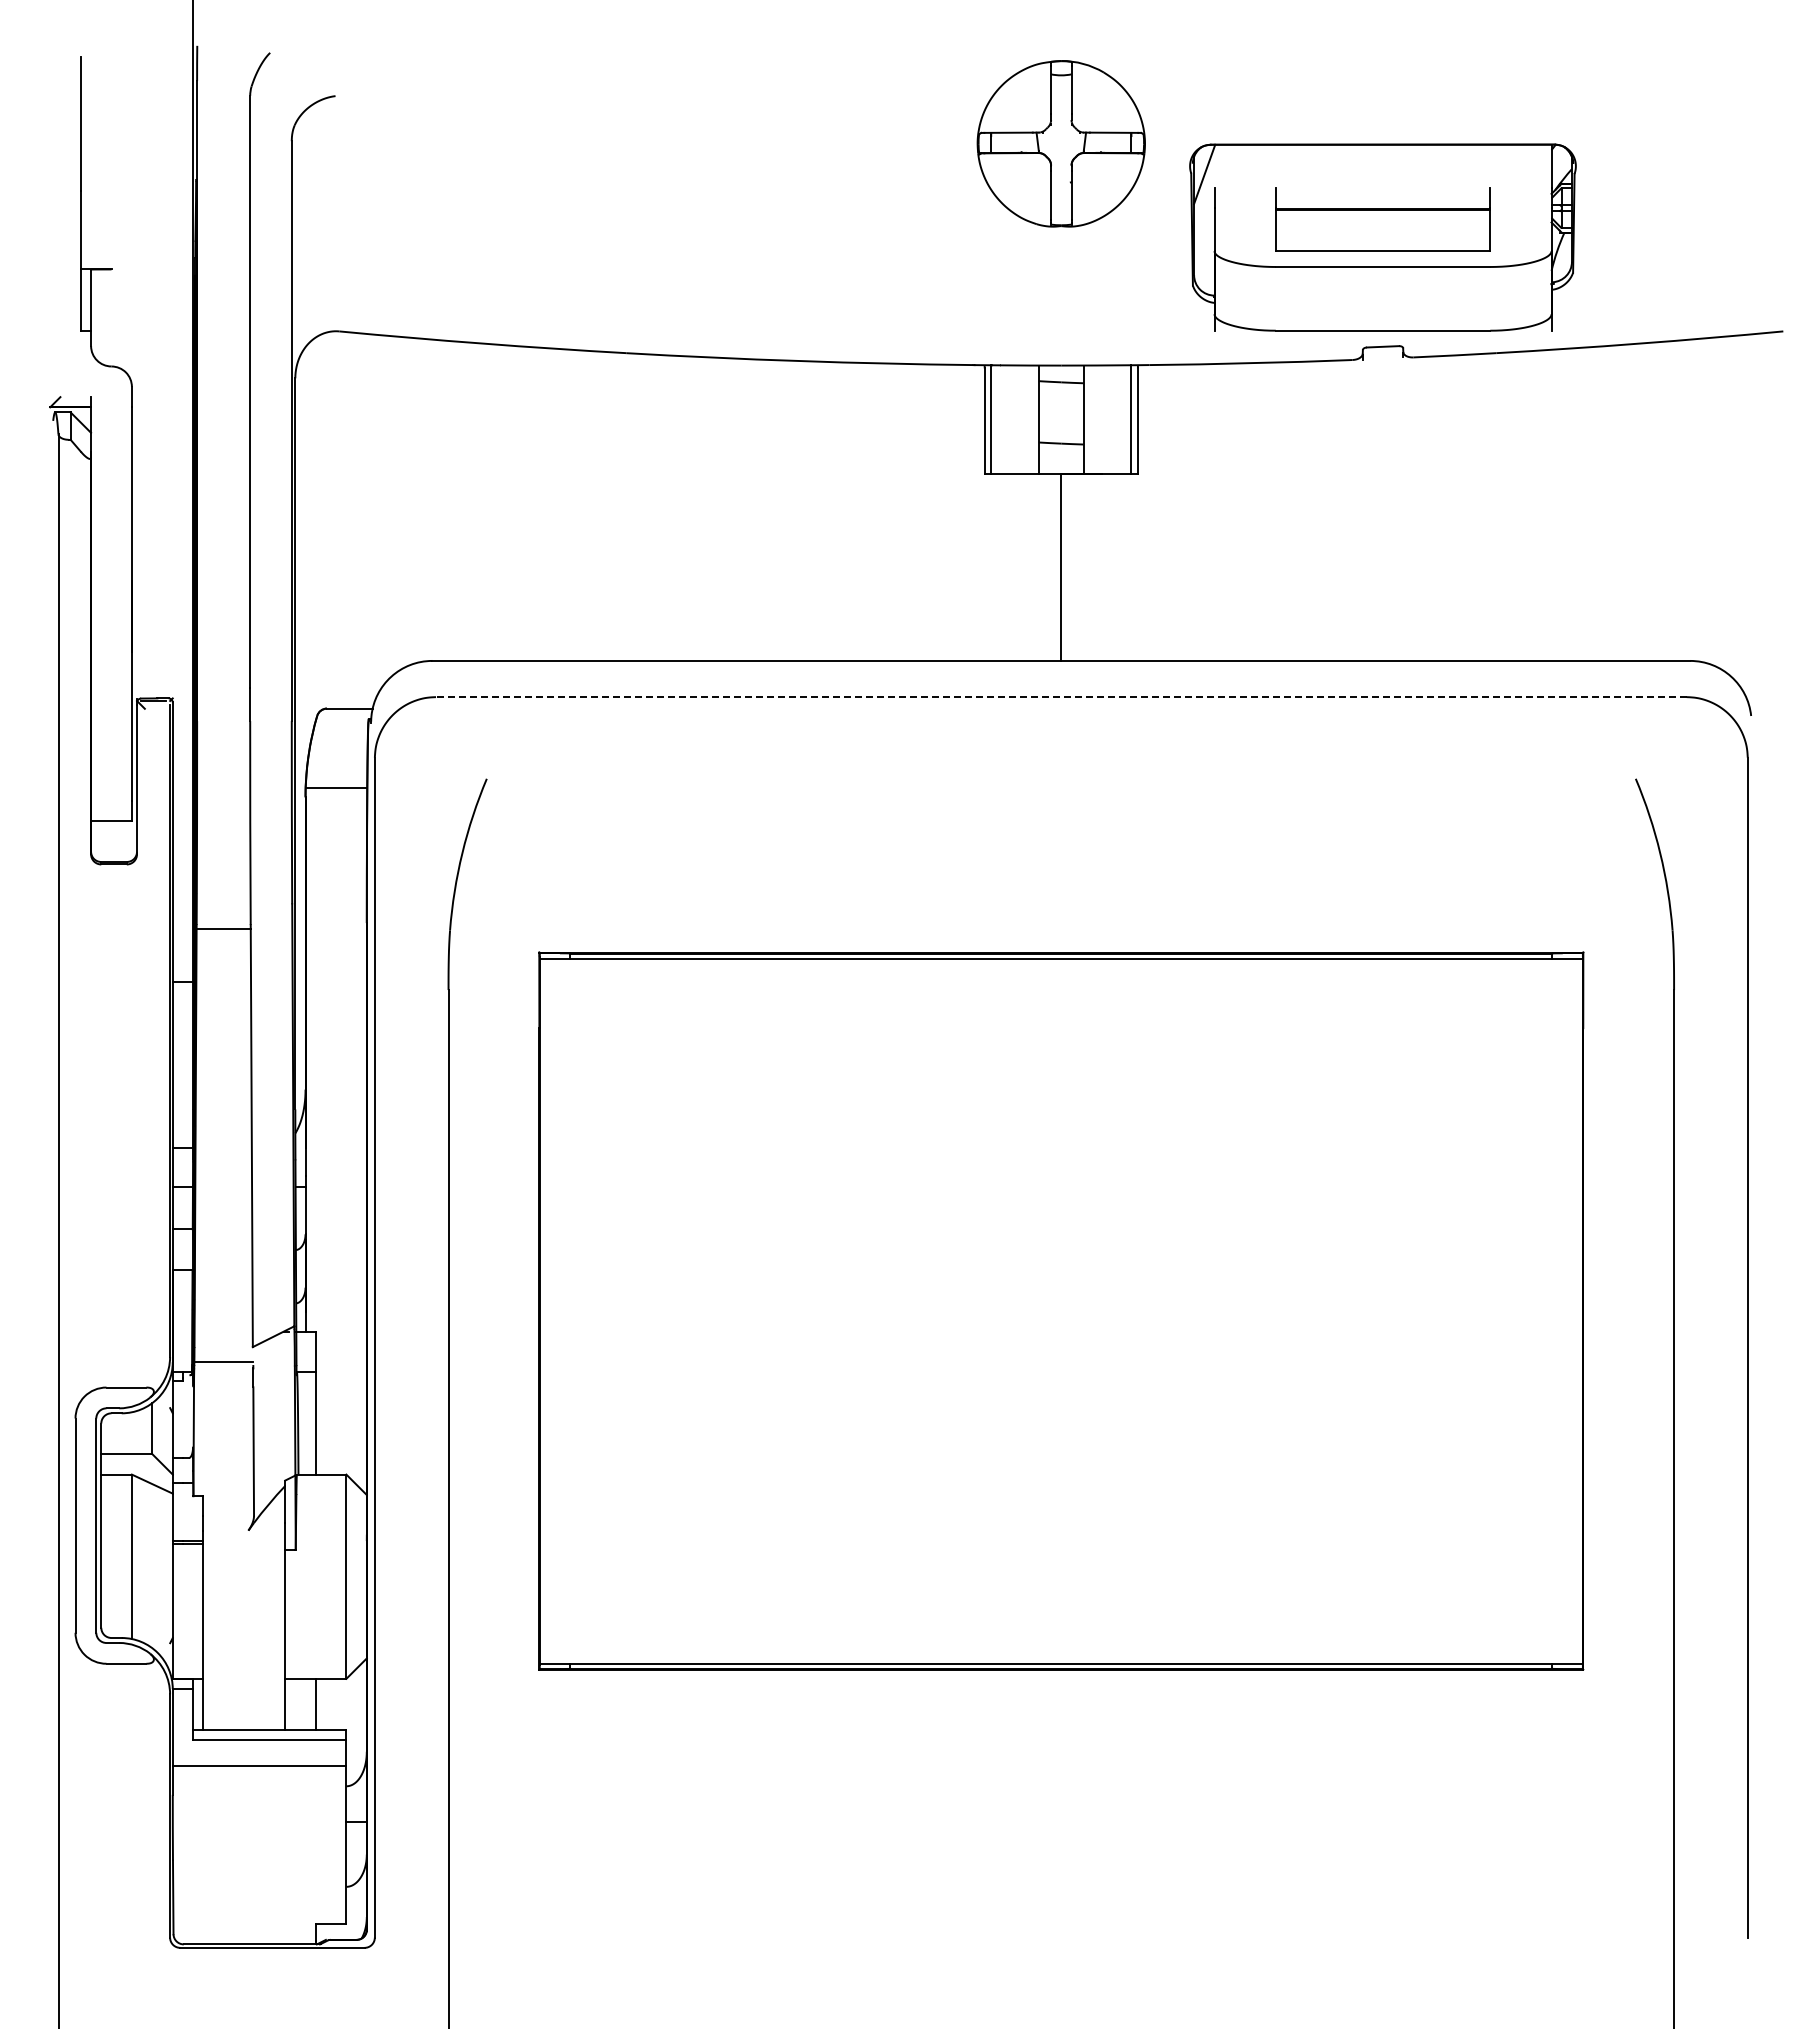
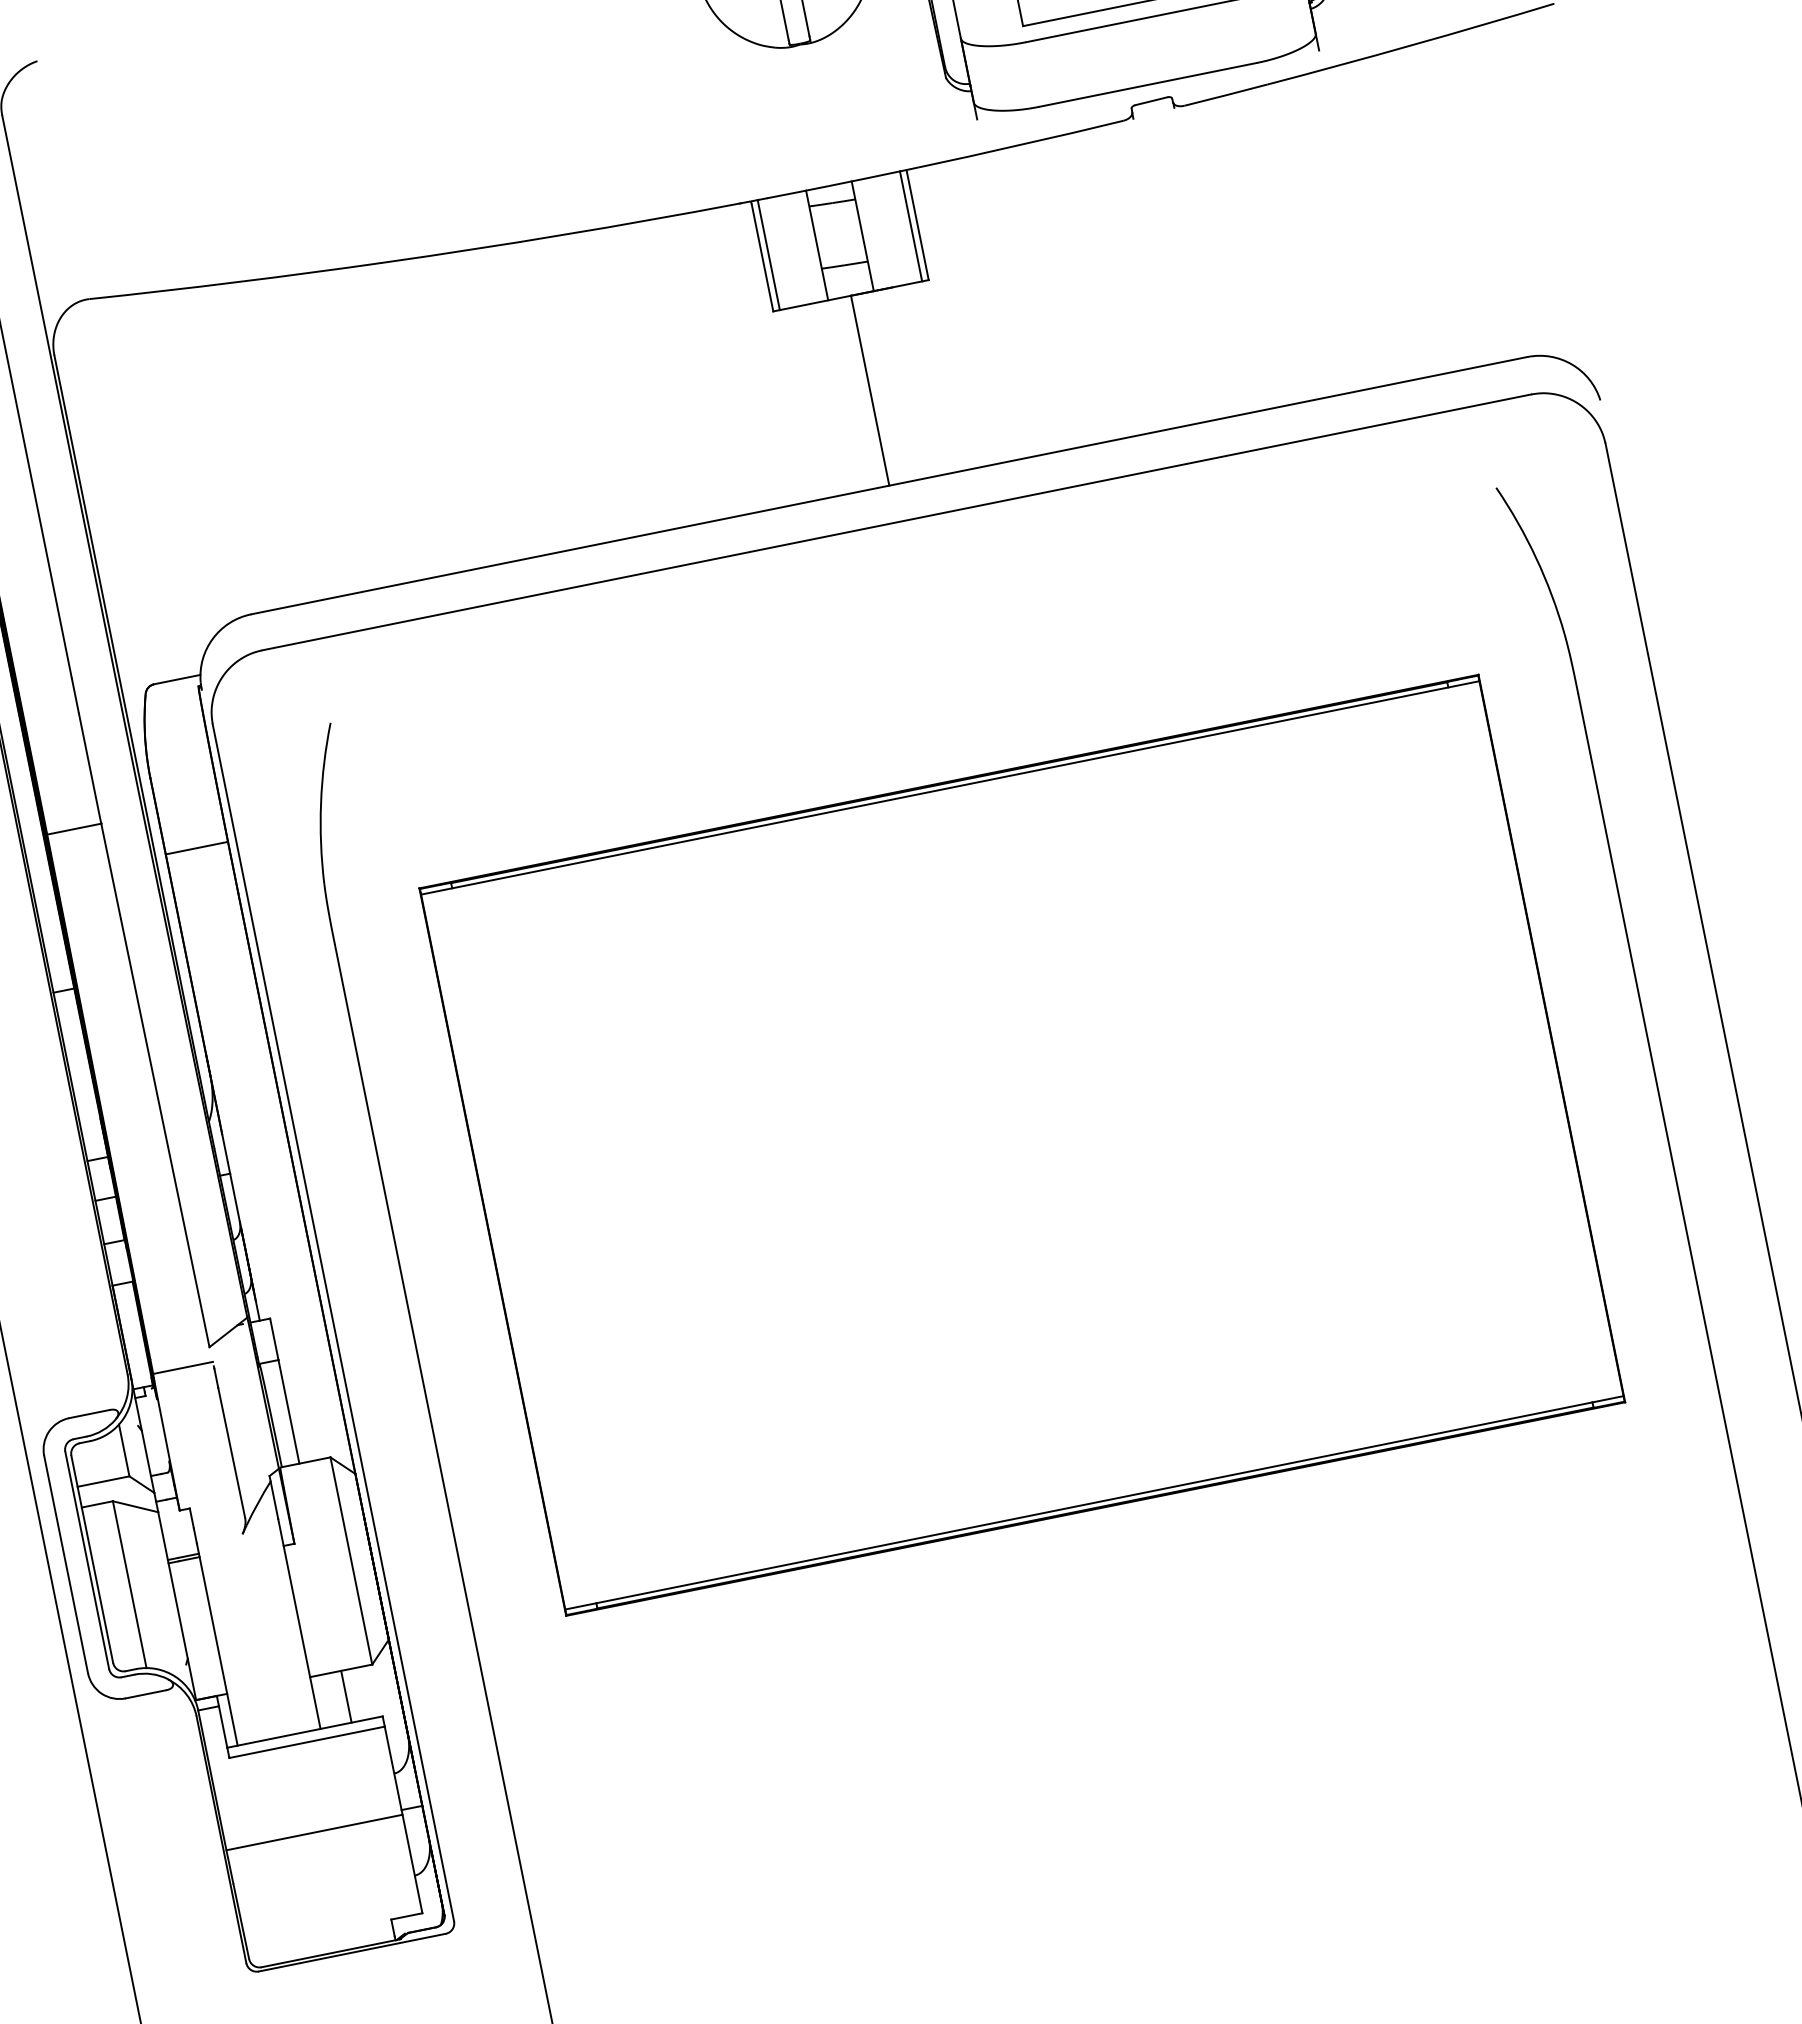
line: (1060, 697) -> (895, 522), dashed -> solid
line: (335, 788) -> (196, 848), moved
line: (223, 928) -> (74, 829), moved
line: (259, 1765) -> (314, 1832), moved

